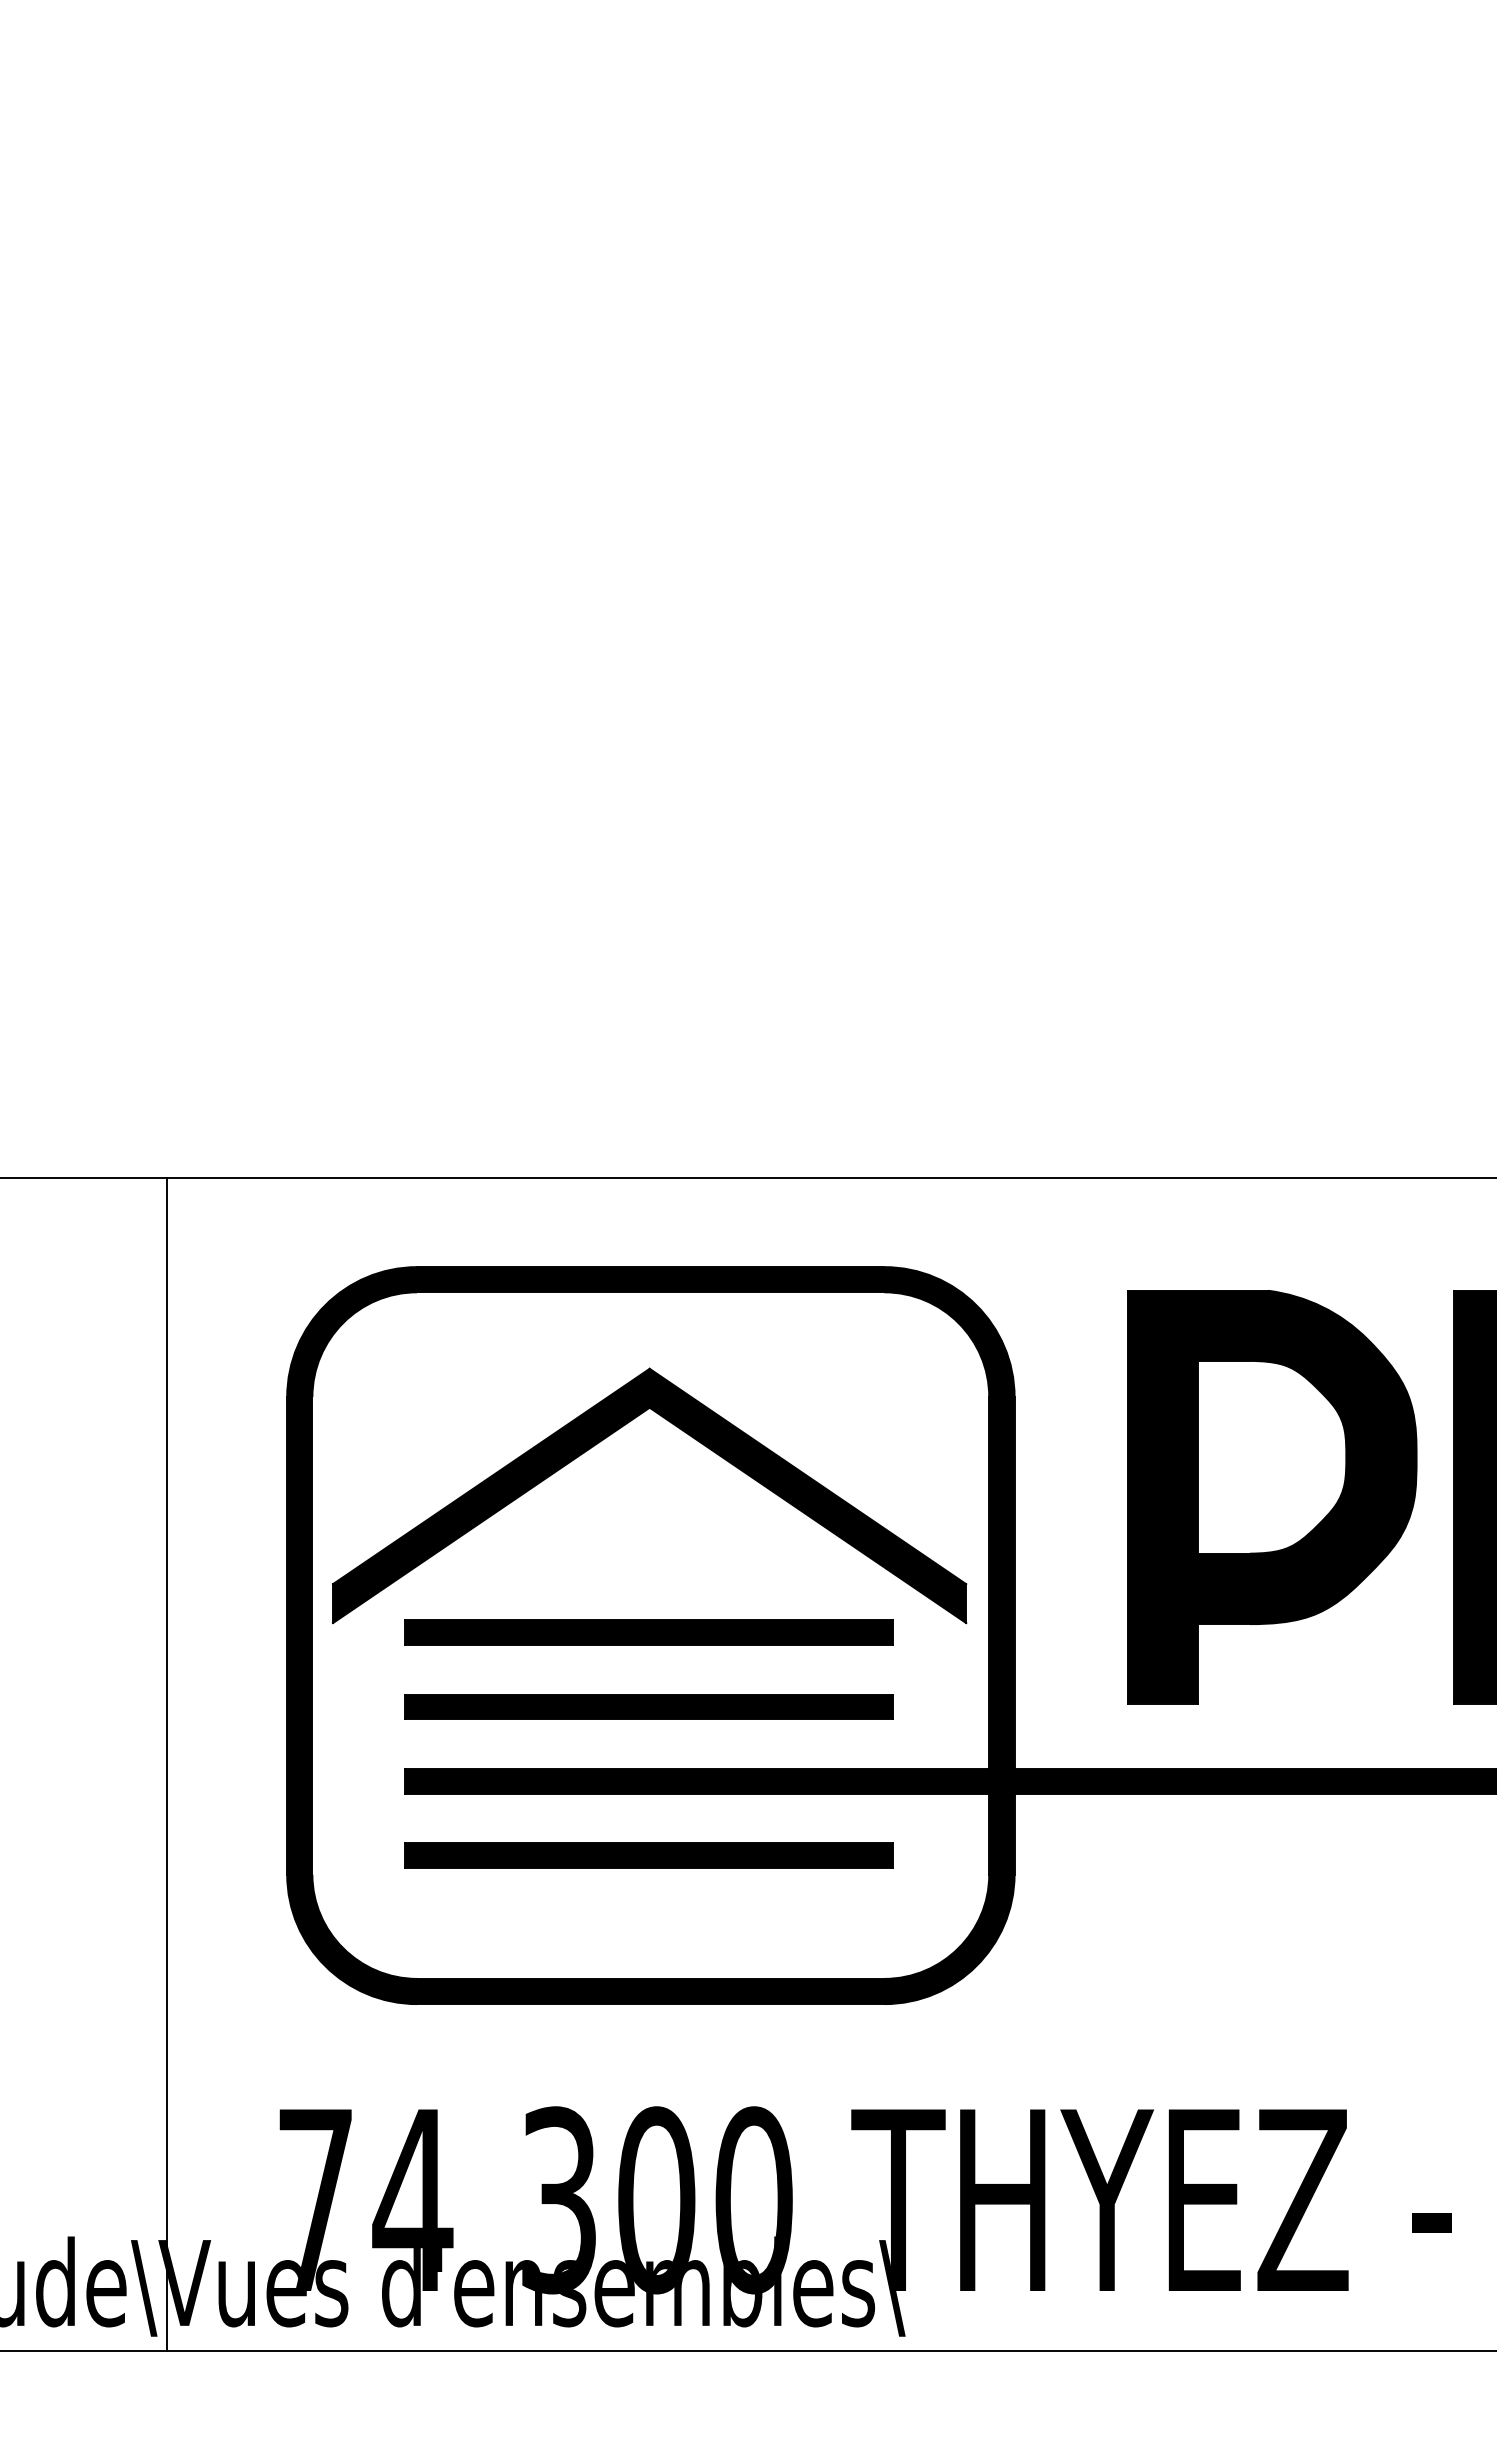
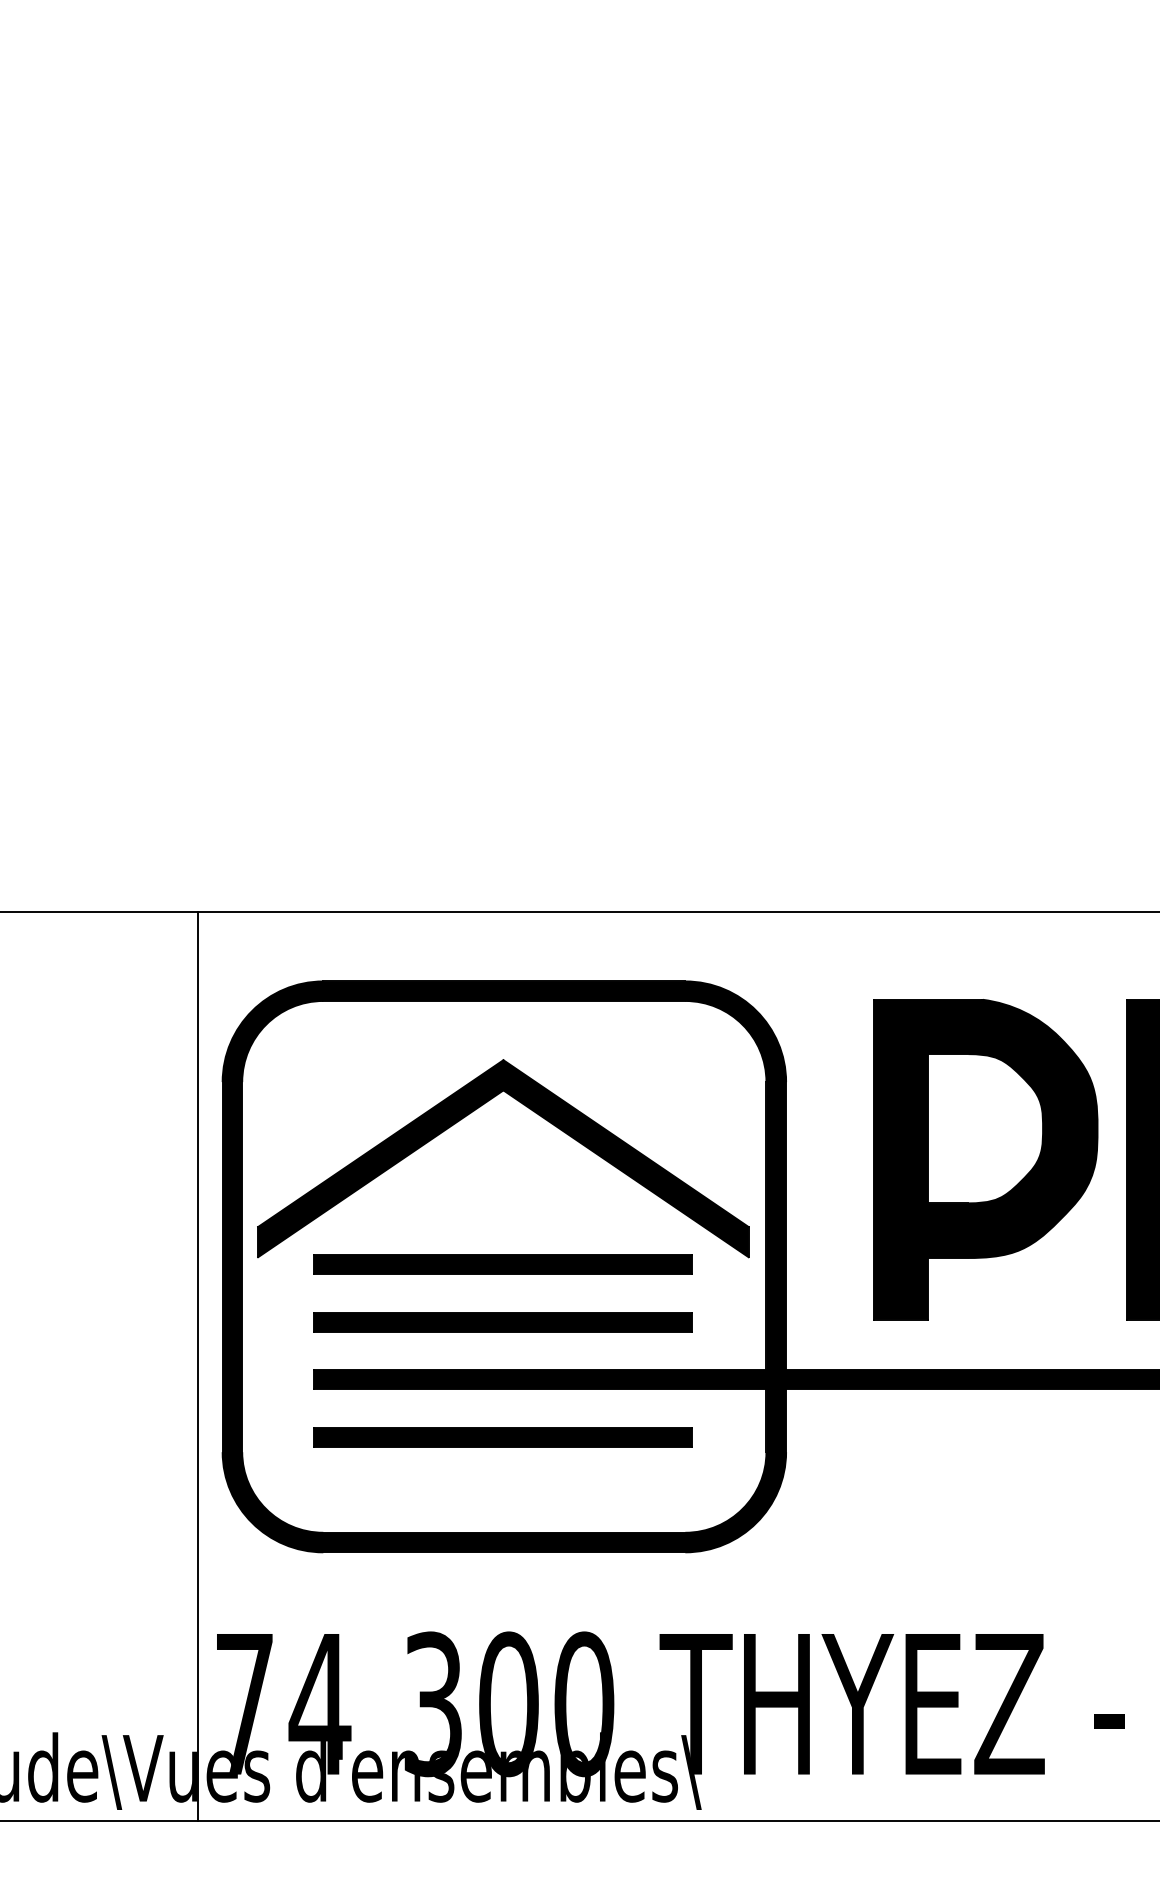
line: (166, 1764) -> (197, 1366), moved

